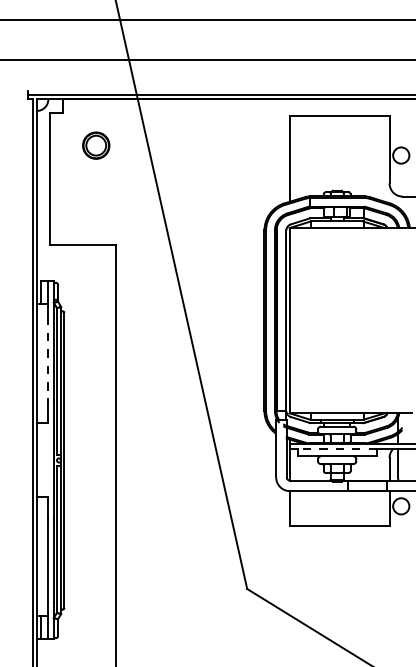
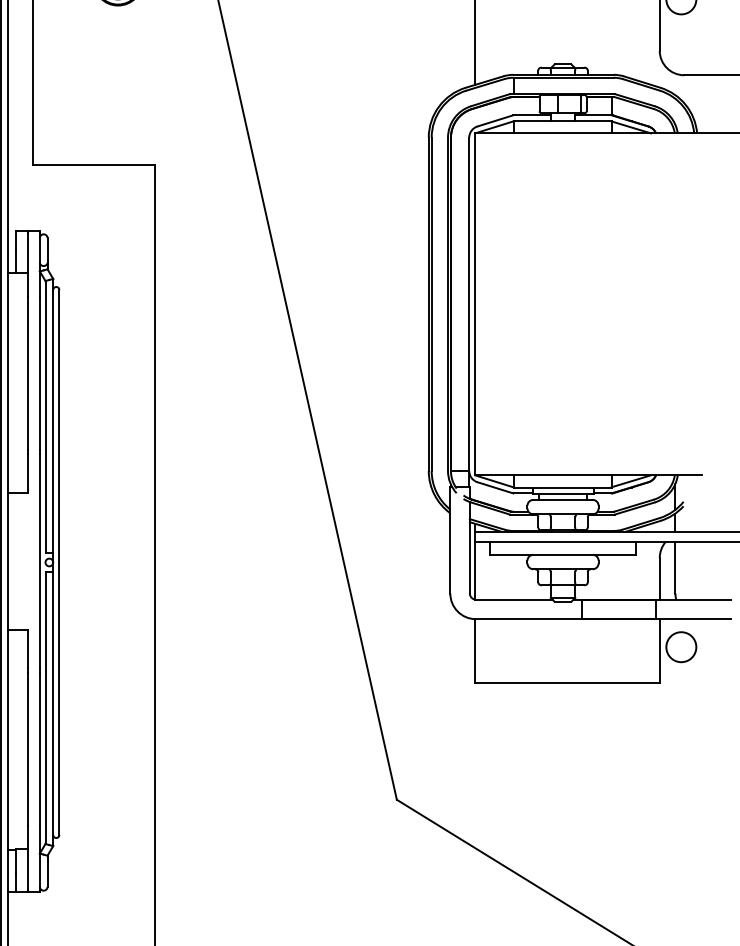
line: (47, 358) -> (28, 374), dashed -> solid
line: (337, 449) -> (563, 542), dashed -> solid

